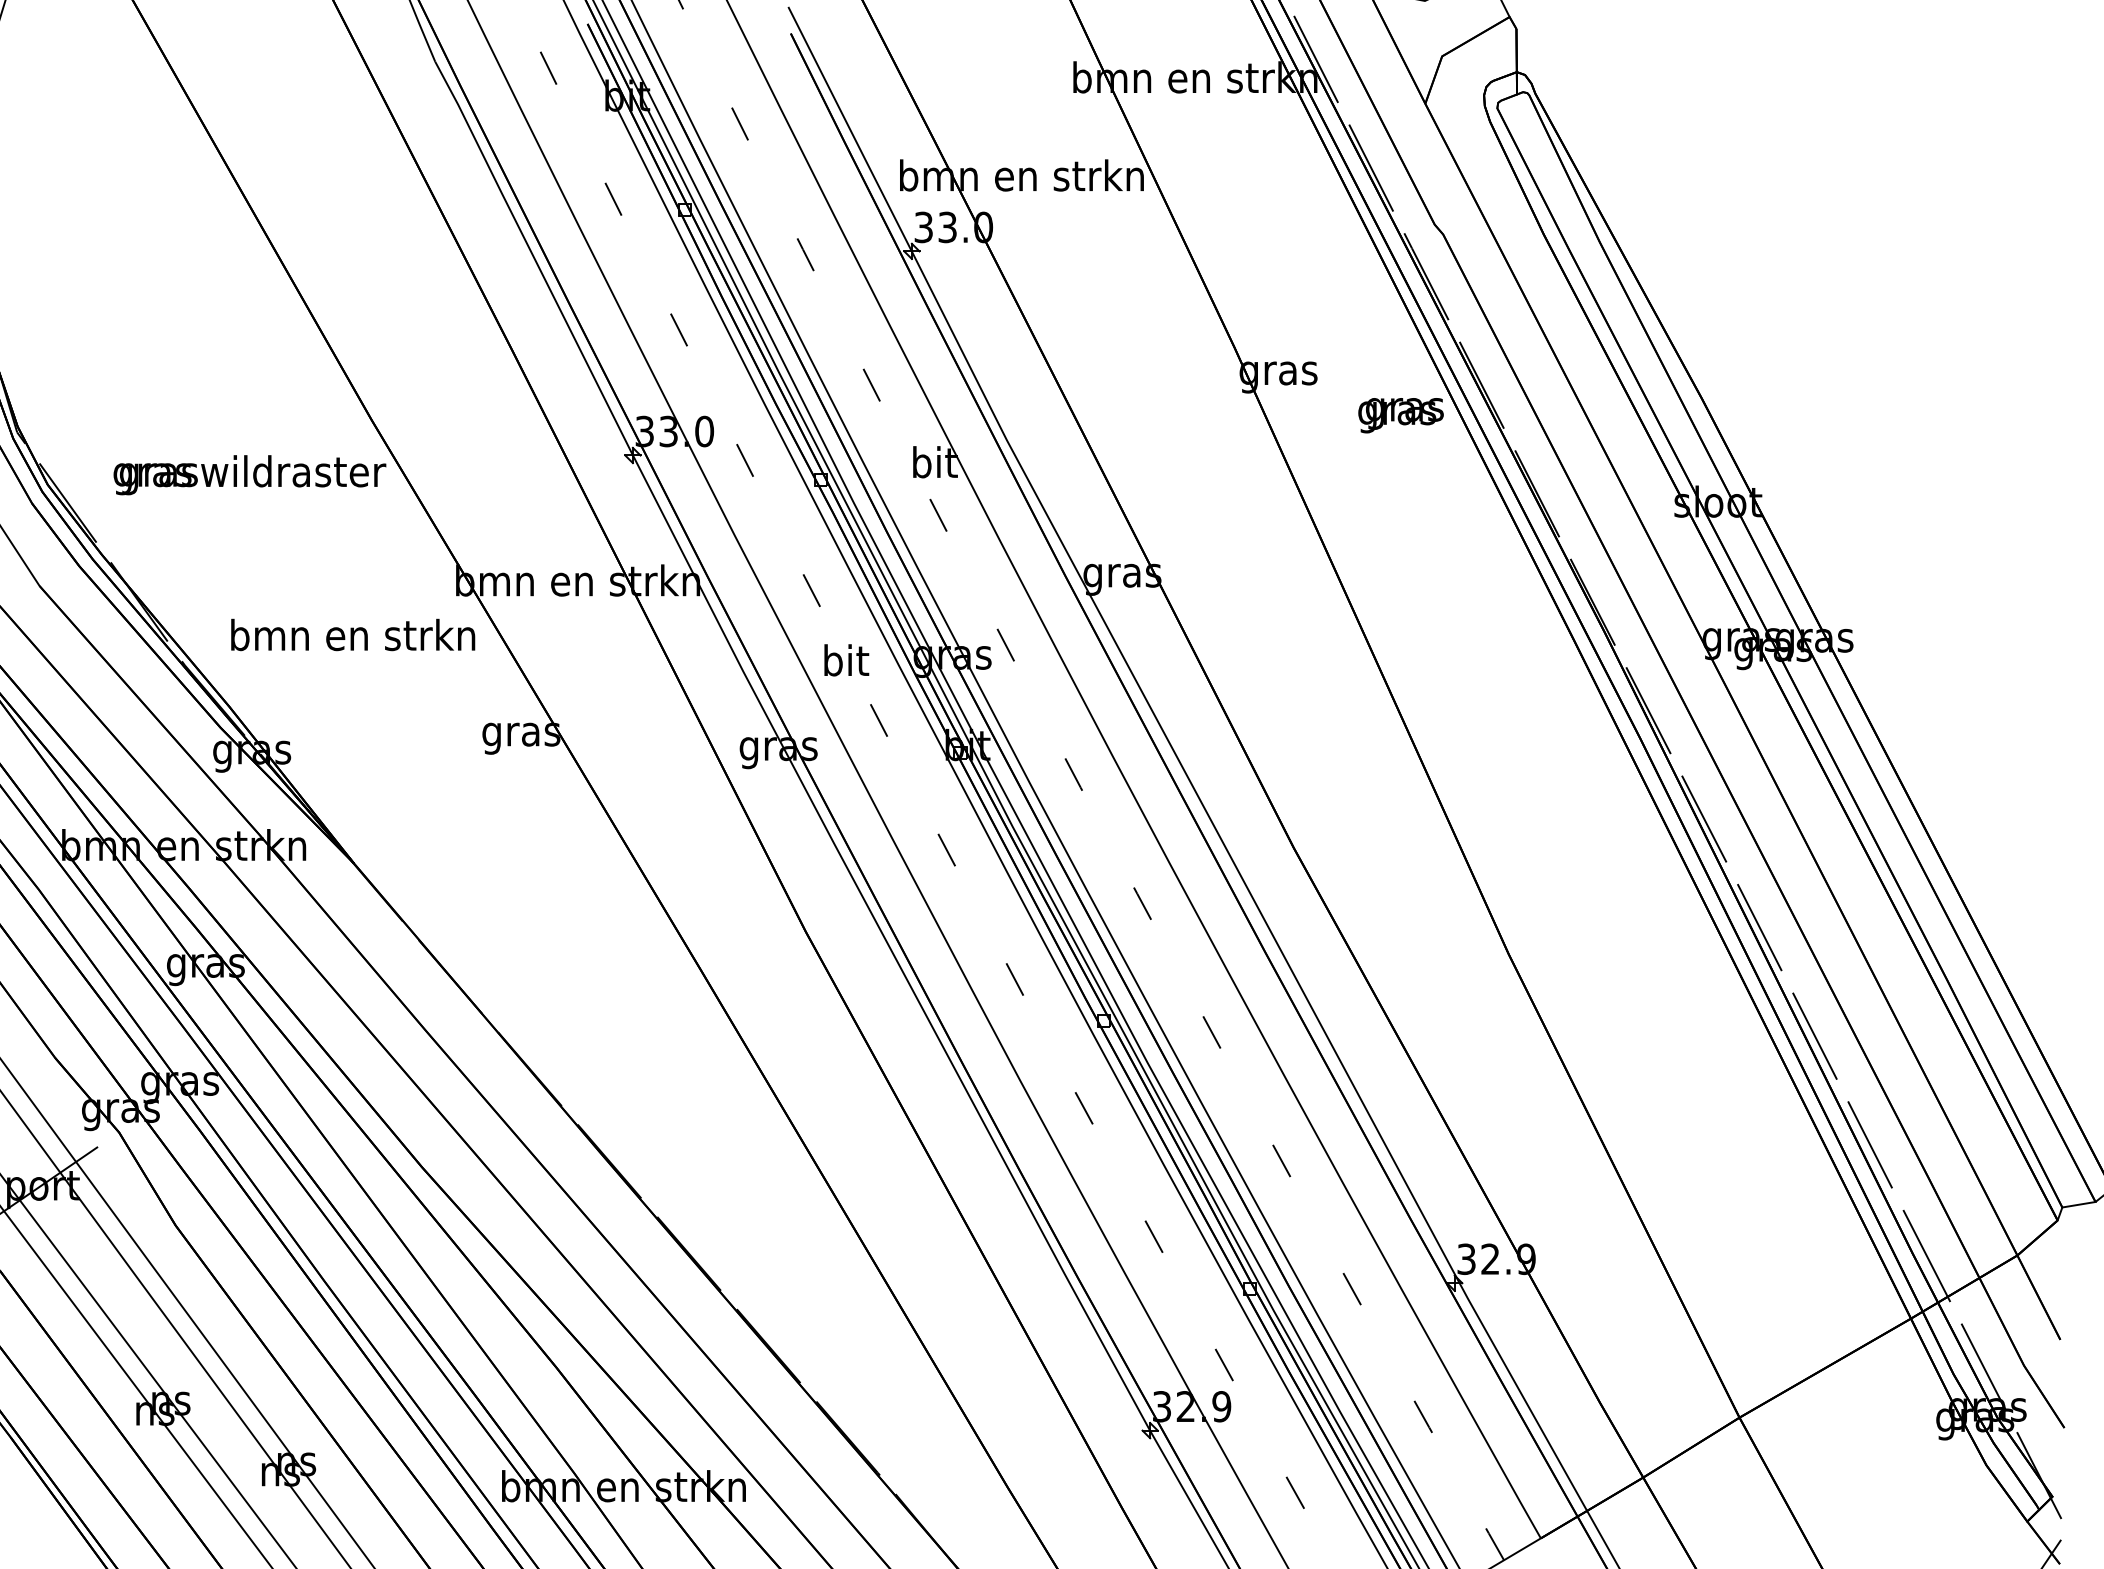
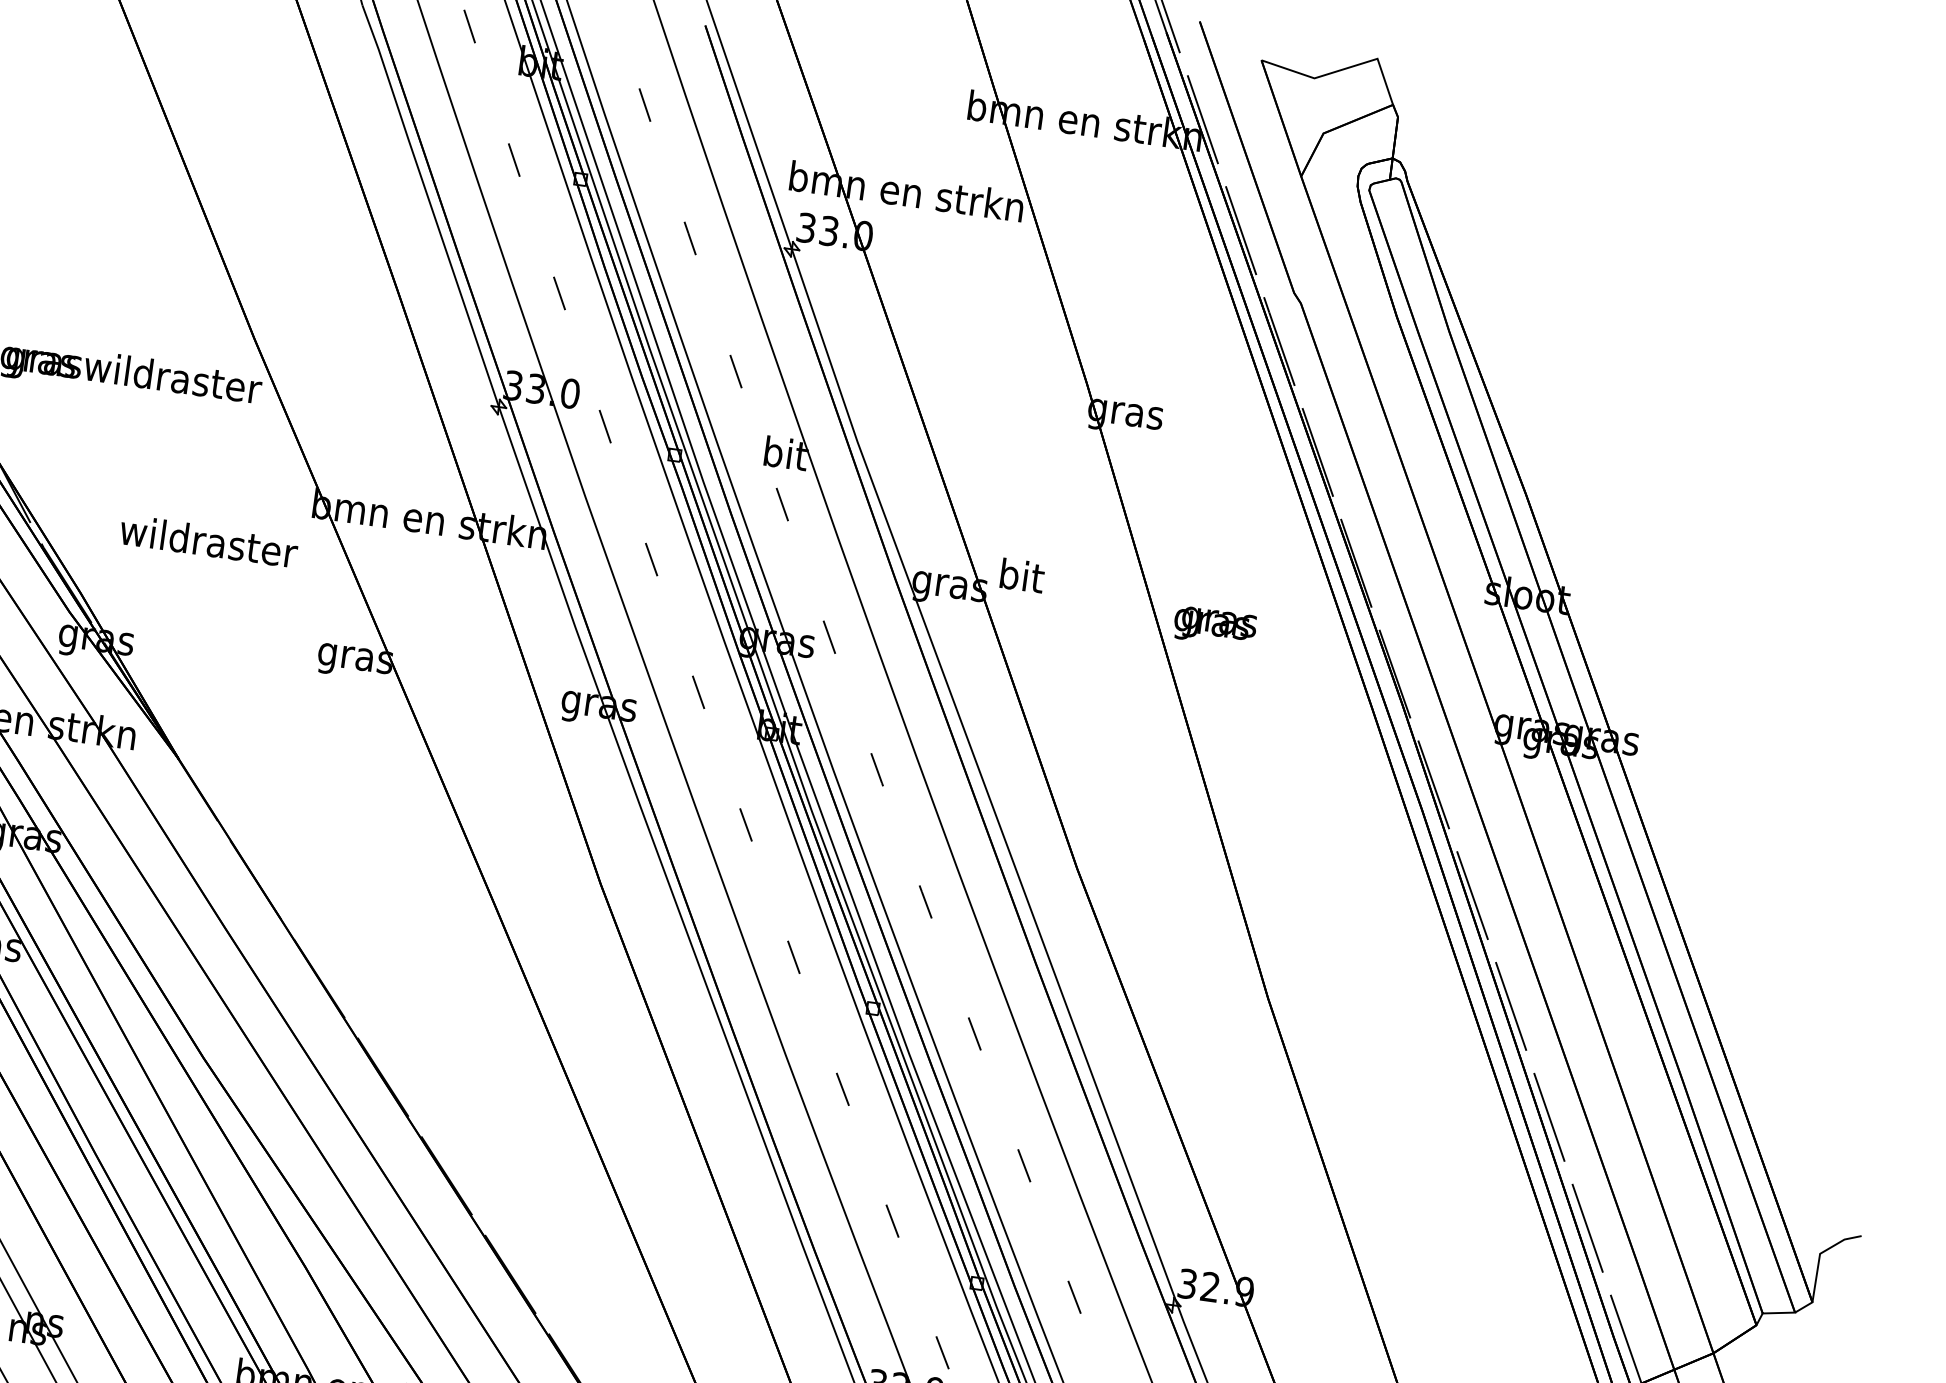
text: (1400, 415) -> (1214, 626), moved
text: (353, 634) -> (208, 540), bmn en strkn -> wildraster
text: (846, 660) -> (1022, 575), moved

